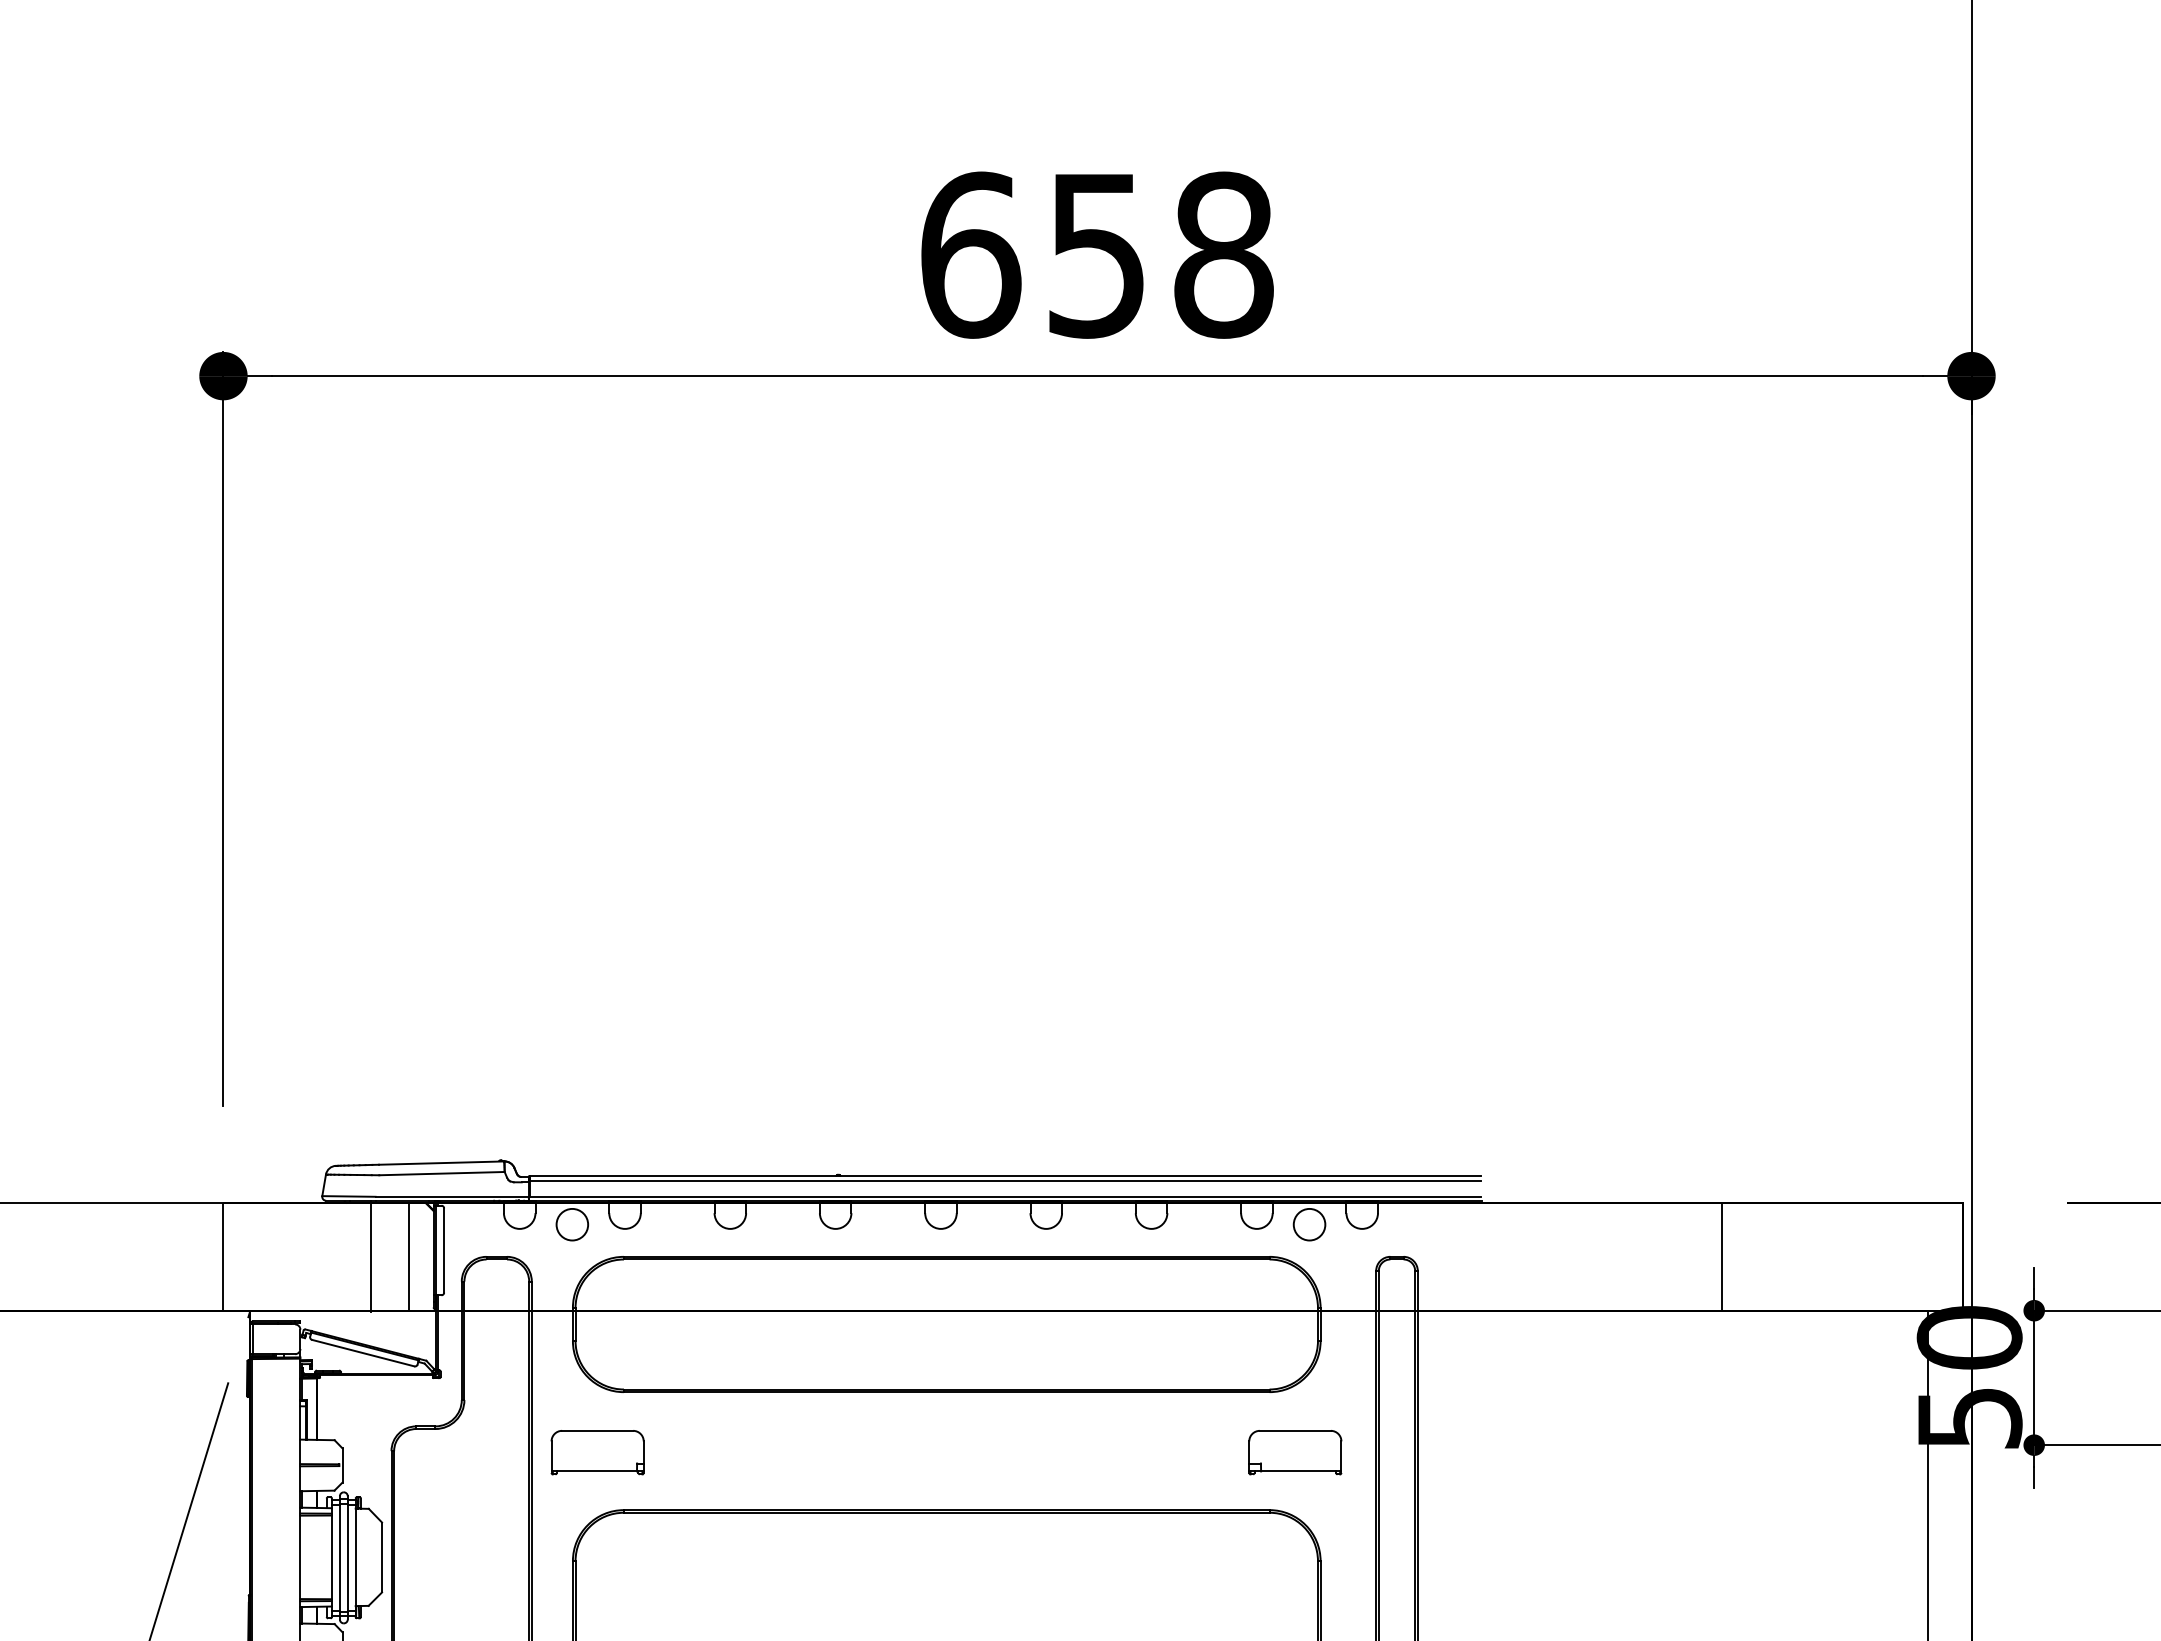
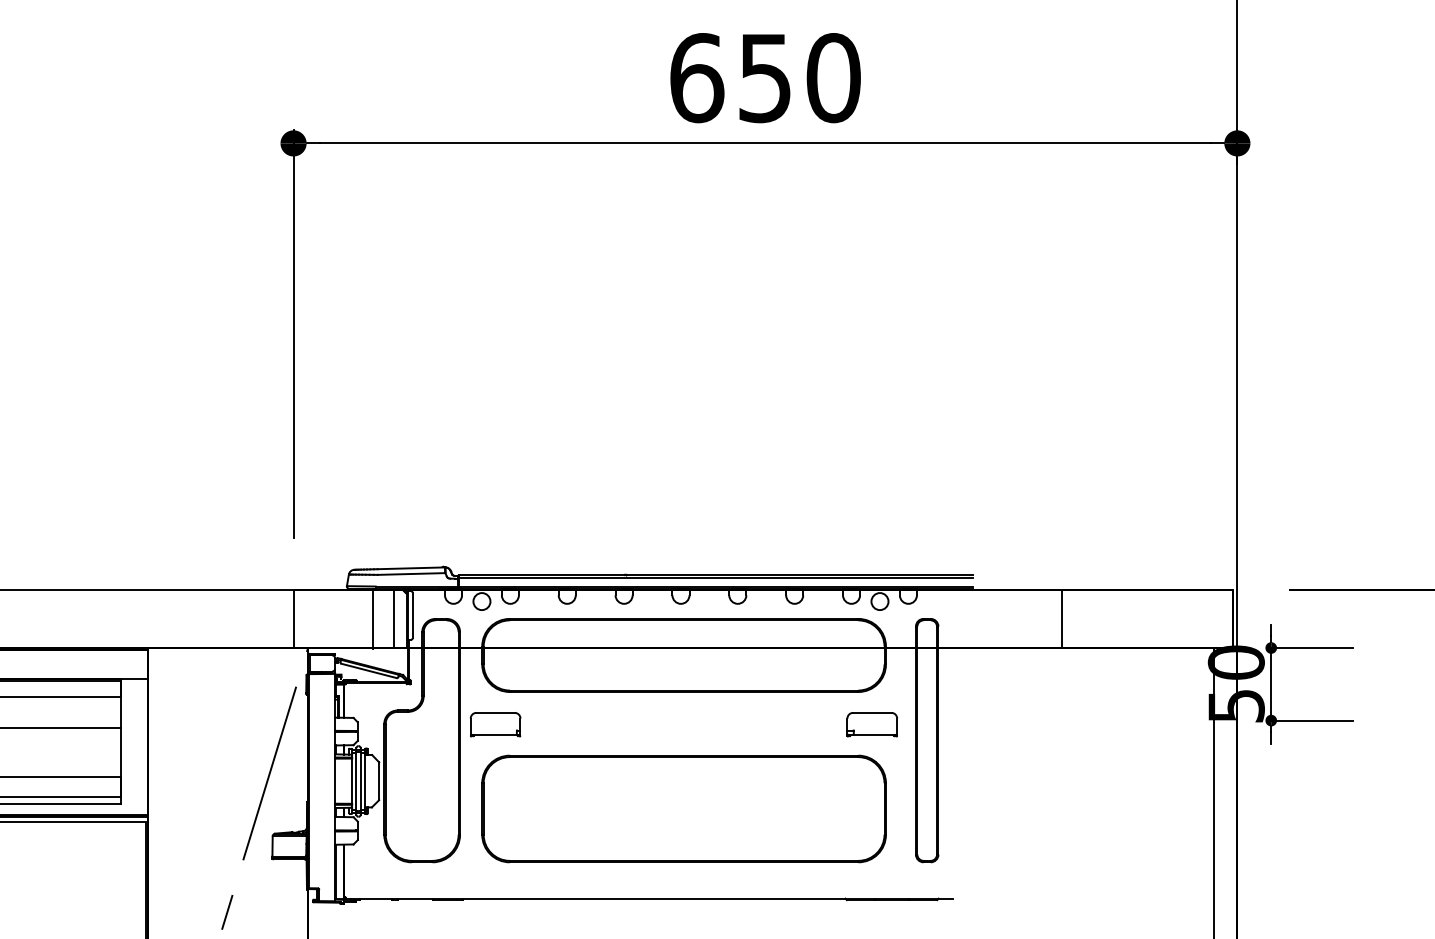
text: (1223, 254) -> (833, 77), 658 -> 650
line: (1721, 1256) -> (1061, 618), moved

